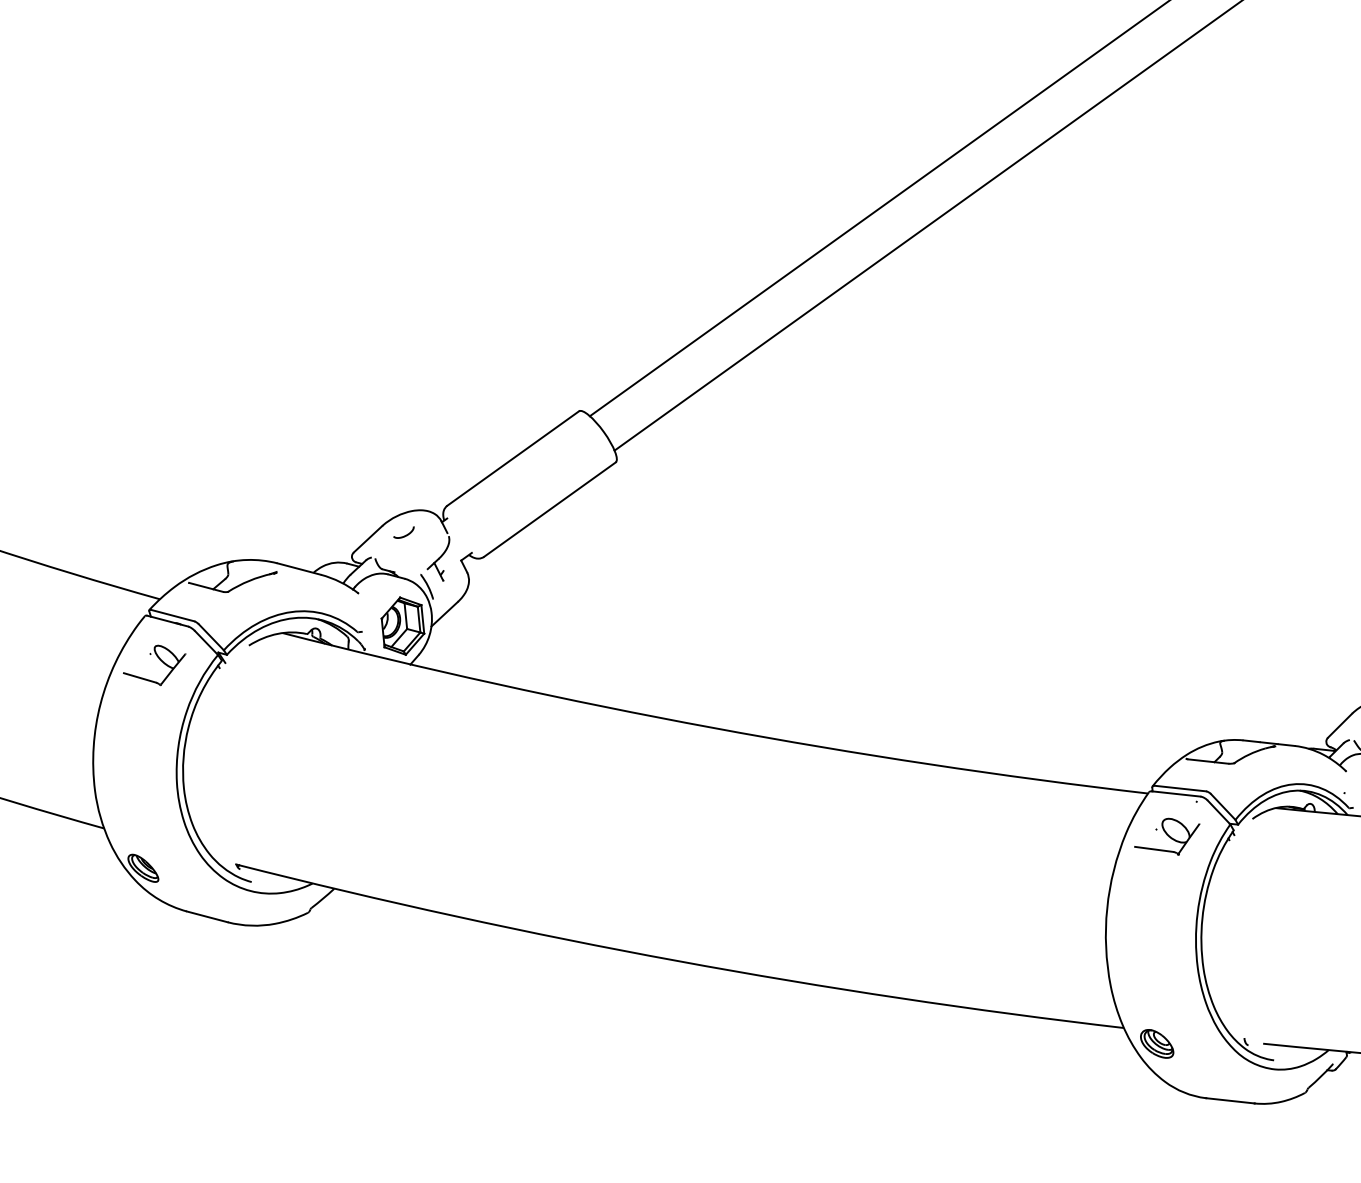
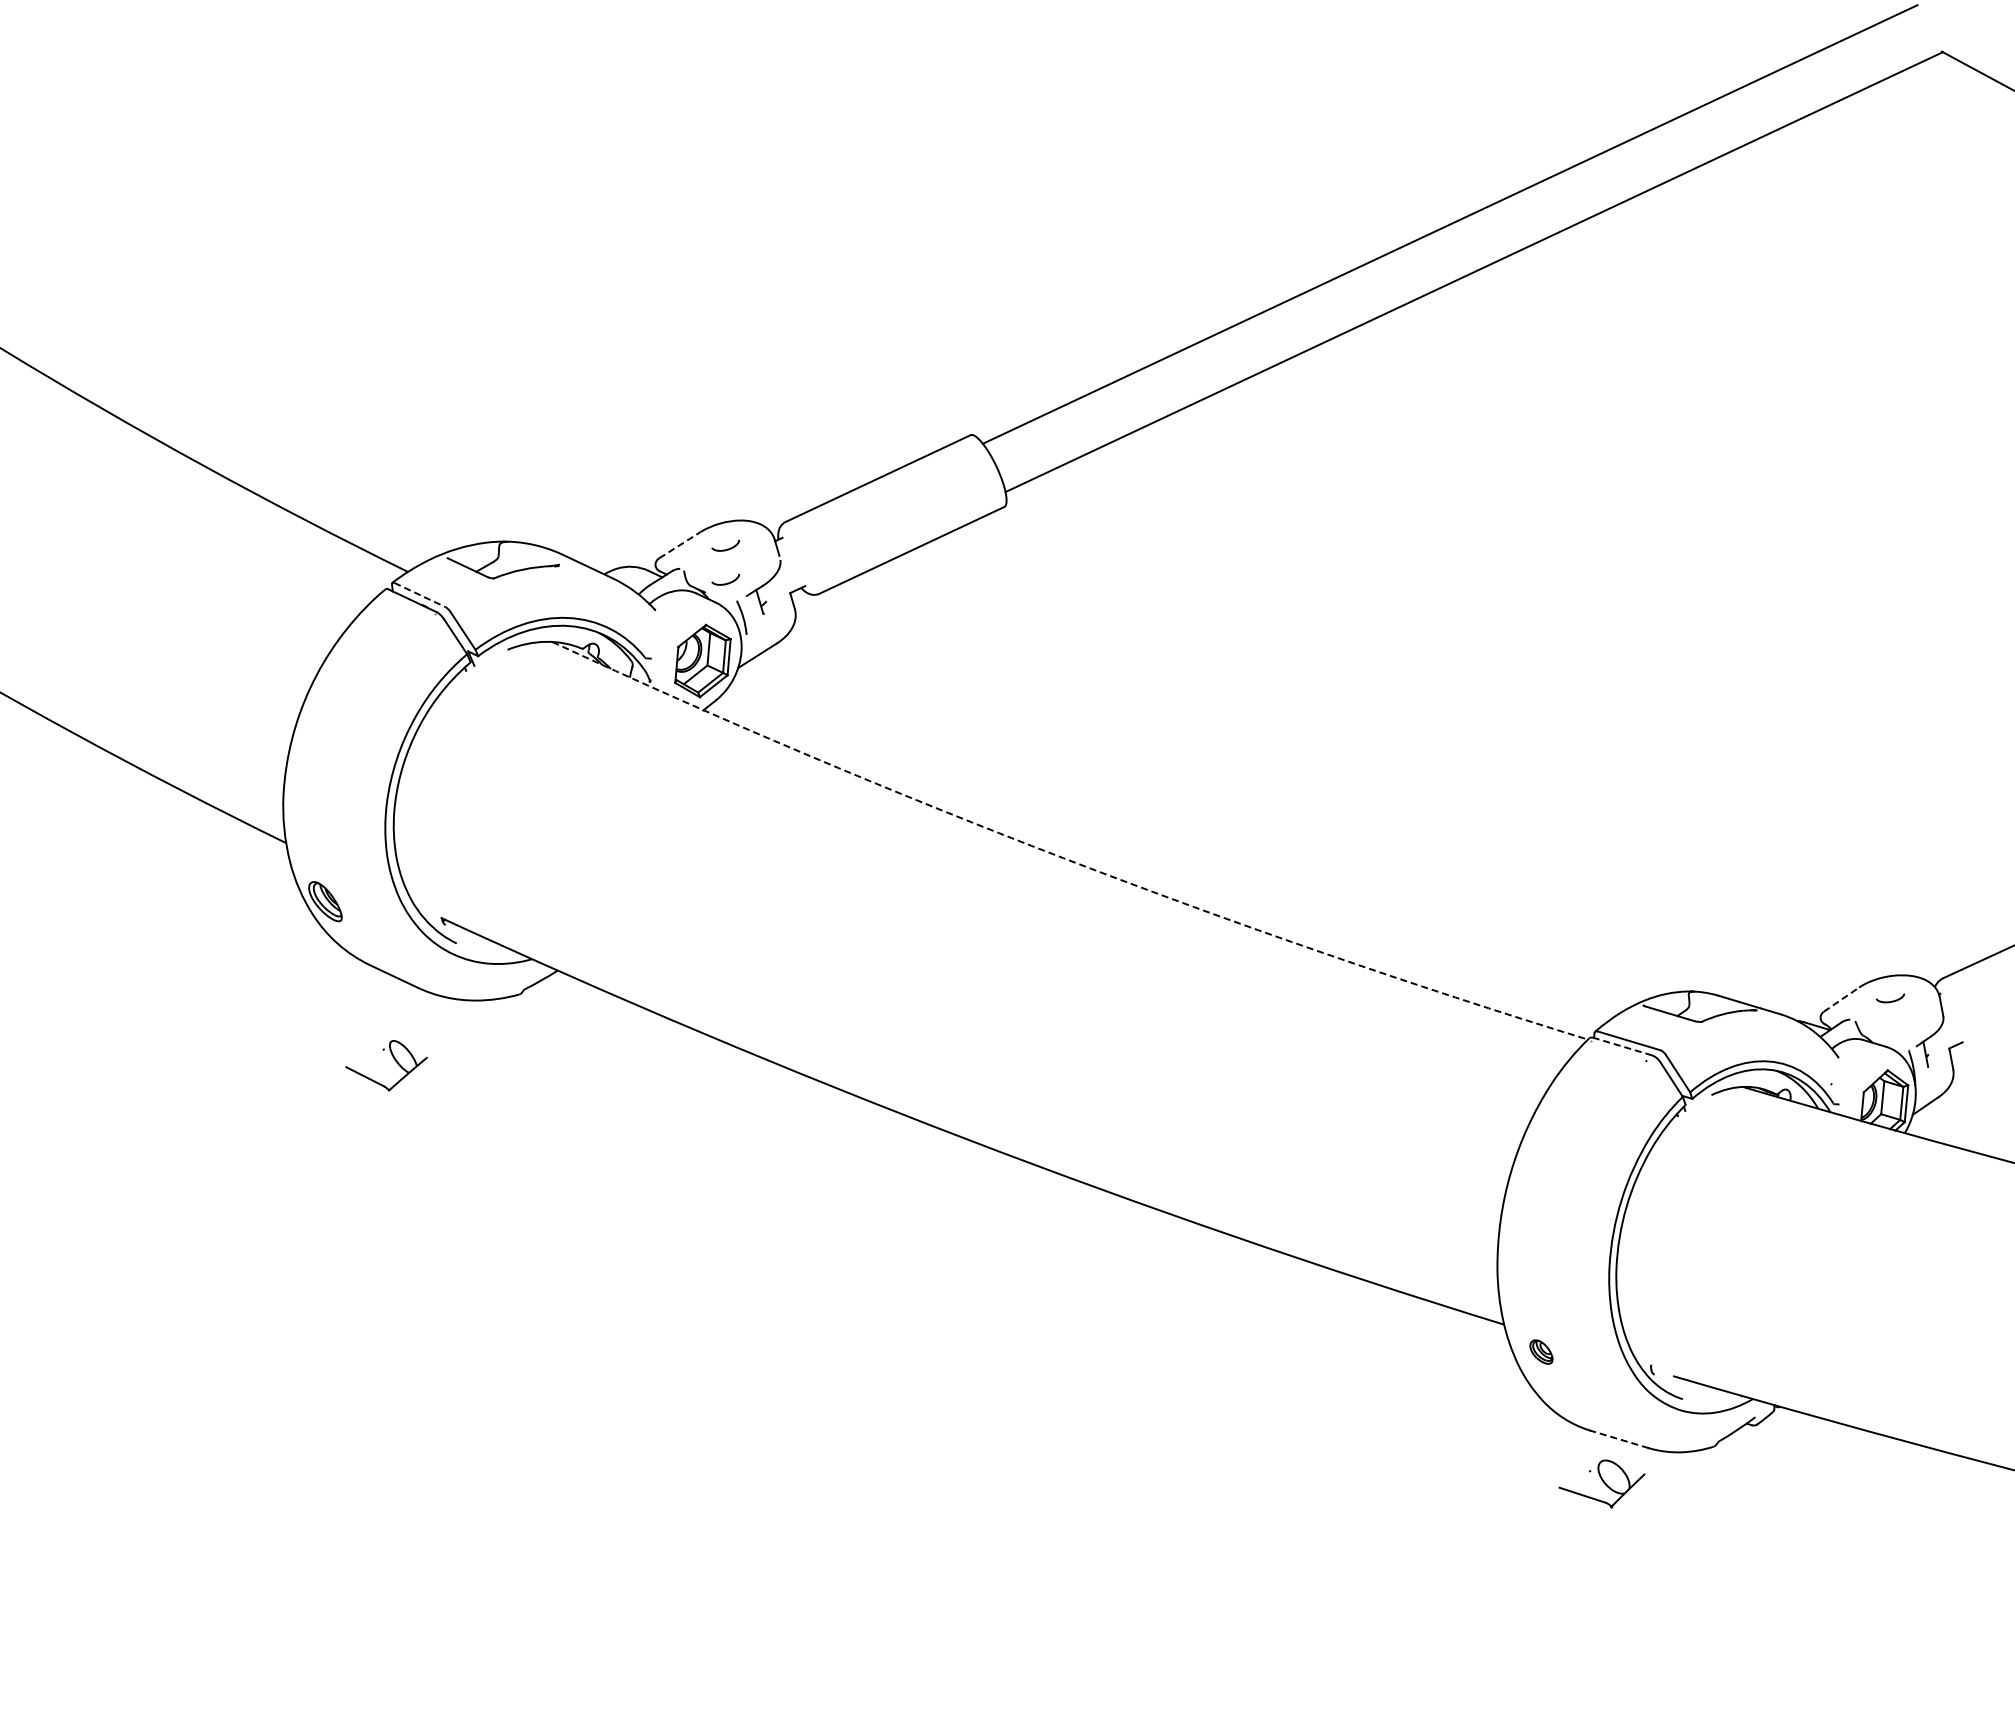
line: (368, 539) -> (680, 545), solid -> dashed
curve: (410, 561) -> (727, 582), added
line: (173, 615) -> (420, 595), solid -> dashed
part: (160, 660) -> (394, 1060), moved
line: (1340, 725) -> (1841, 999), solid -> dashed
arc: (712, 728) -> (1063, 858), solid -> dashed
line: (1176, 793) -> (1622, 1046), solid -> dashed
part: (1167, 837) -> (1601, 1483), moved
part: (1156, 1043) -> (1541, 1351), size x0.6
line: (1230, 1100) -> (1619, 1439), solid -> dashed

